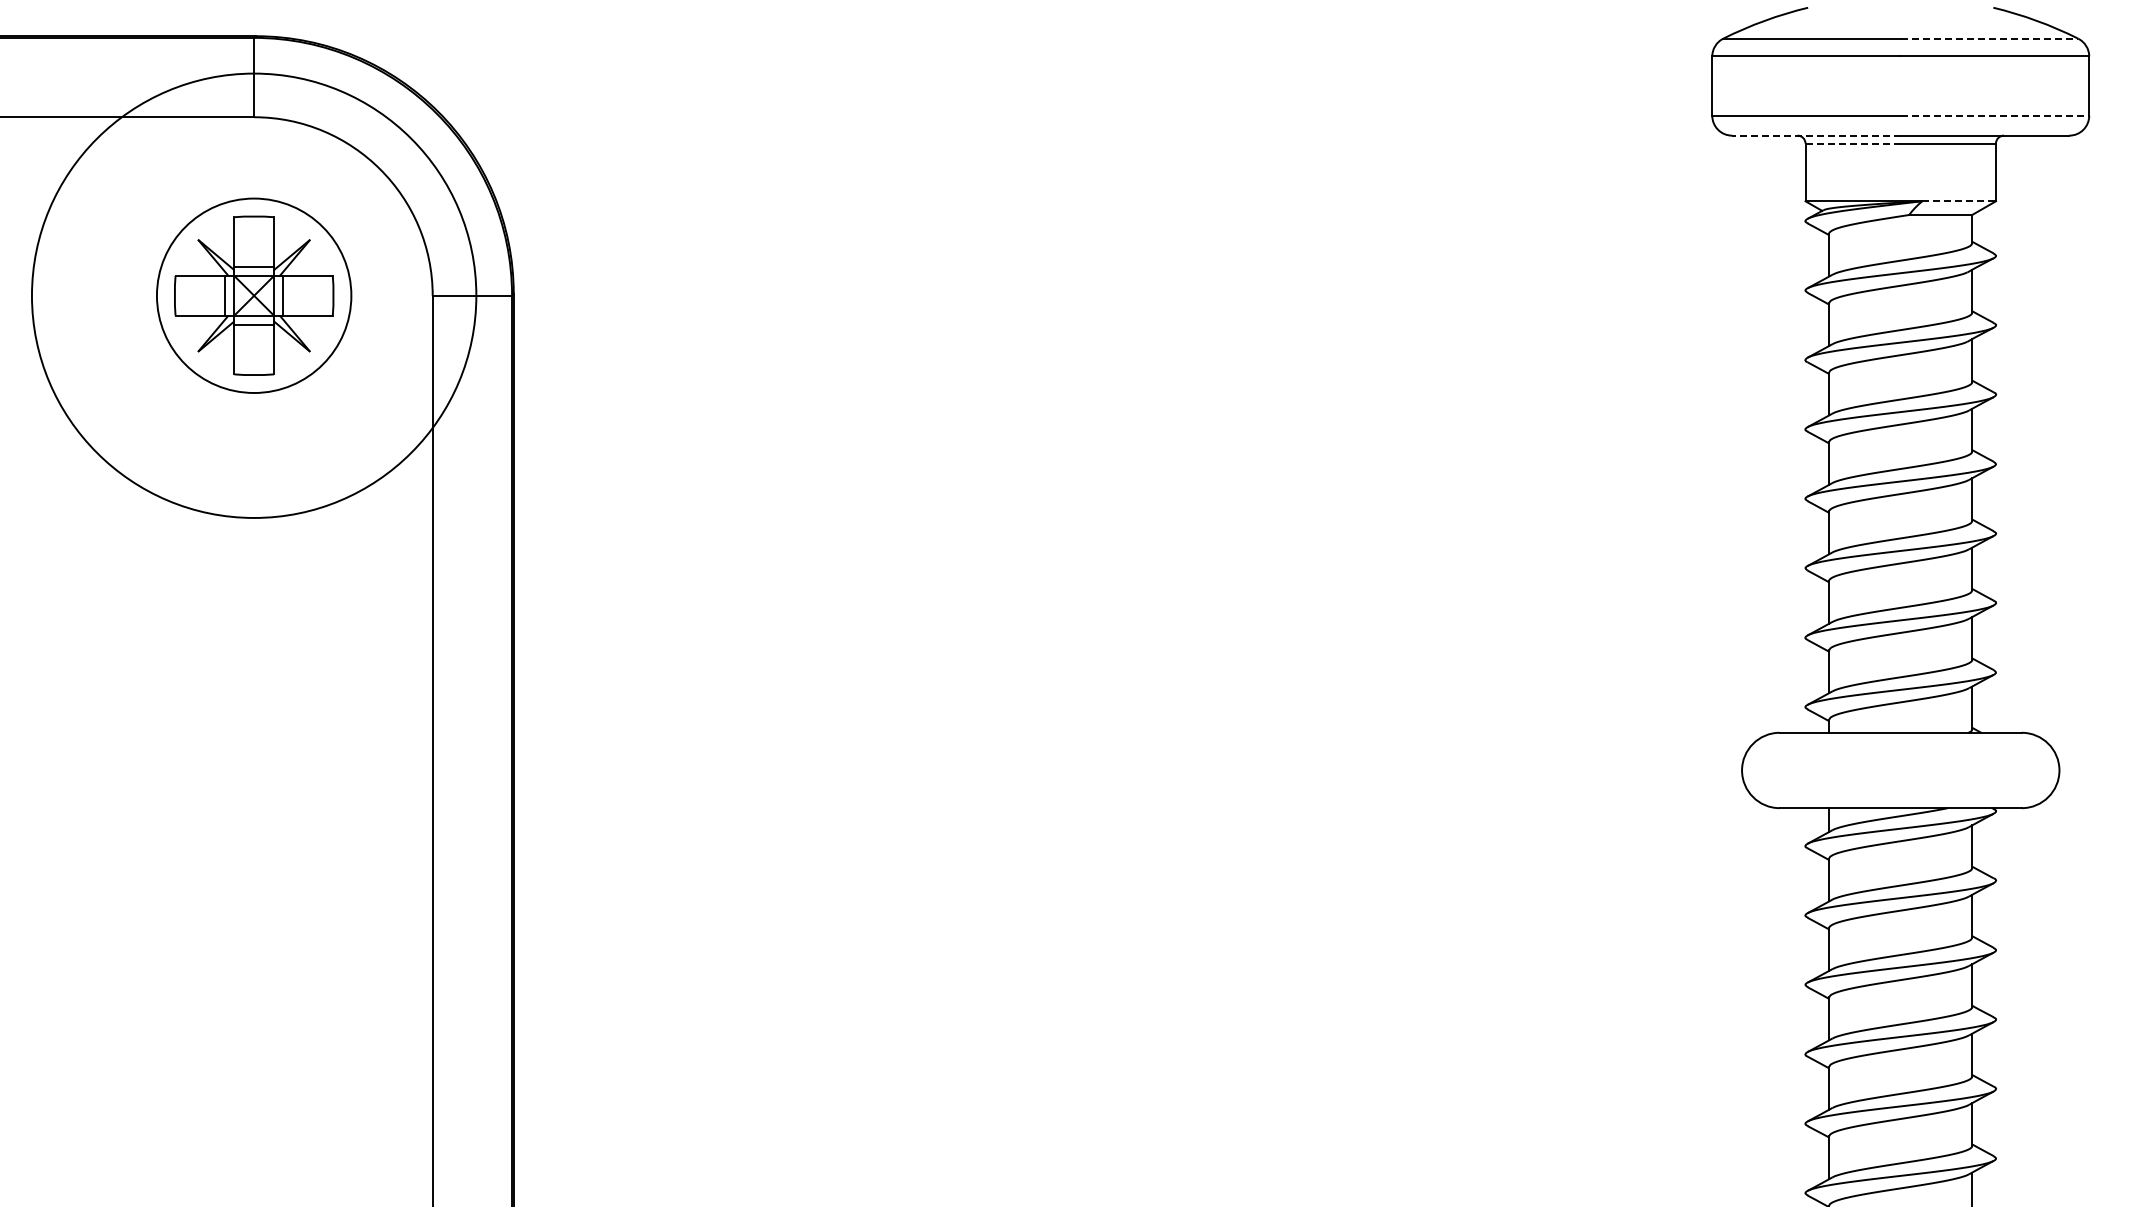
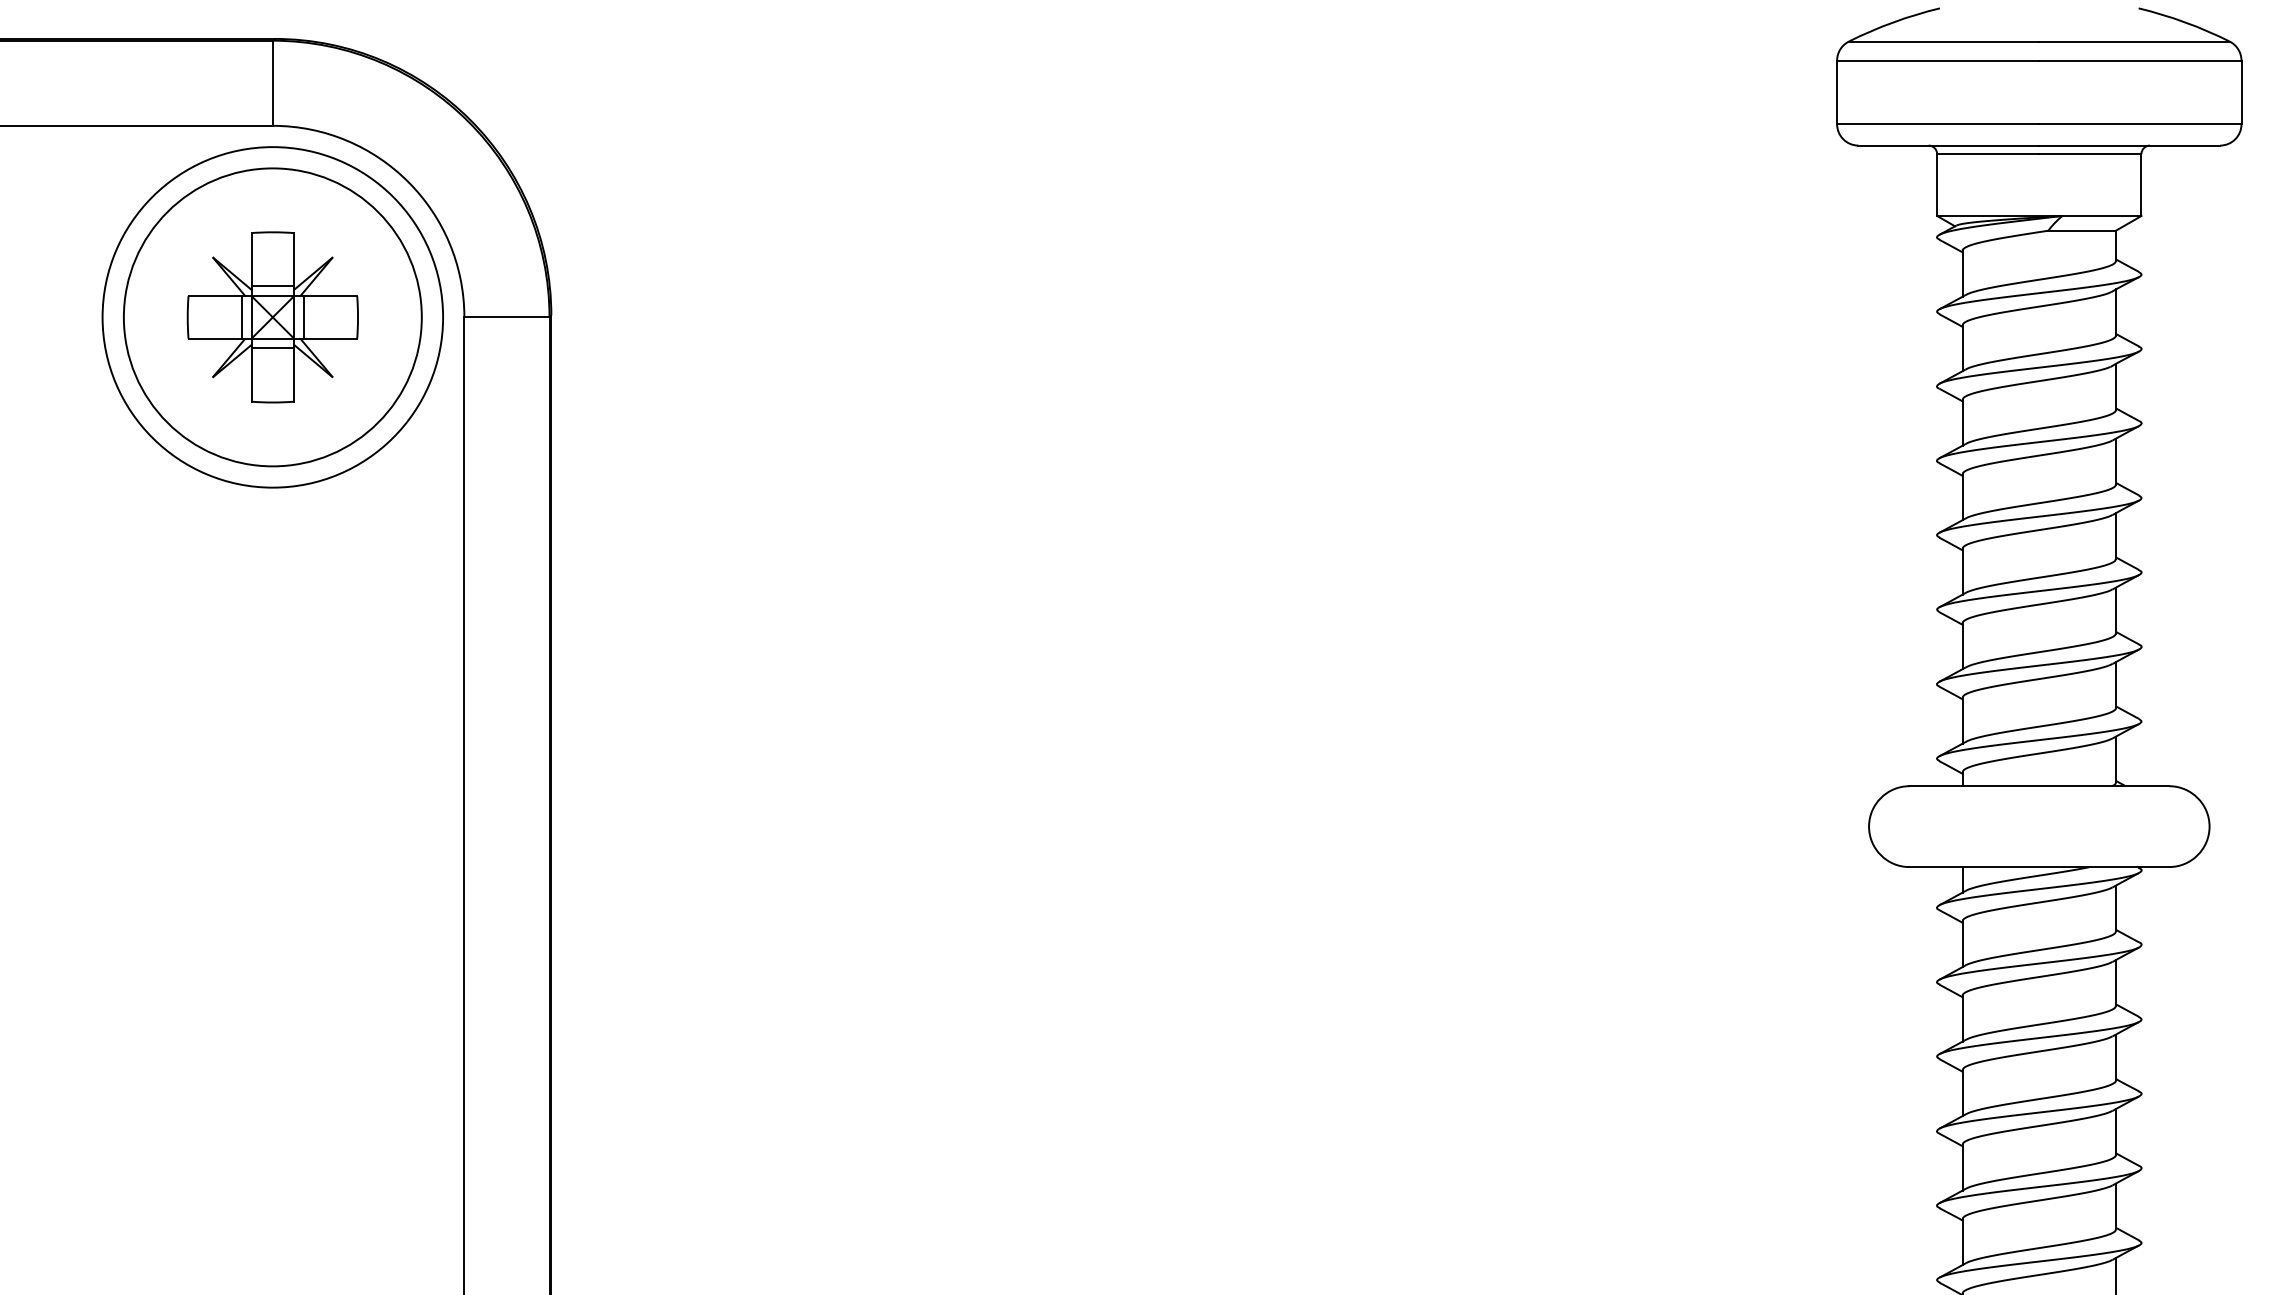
line: (1989, 38) -> (2134, 41), dashed -> solid
line: (1995, 115) -> (2140, 123), dashed -> solid
line: (1815, 135) -> (1947, 145), dashed -> solid
line: (1853, 143) -> (1988, 154), dashed -> solid
line: (1959, 201) -> (2102, 216), dashed -> solid
circle: (253, 295) -> (272, 317), size x0.71
circle: (254, 295) -> (273, 317), size x1.43

